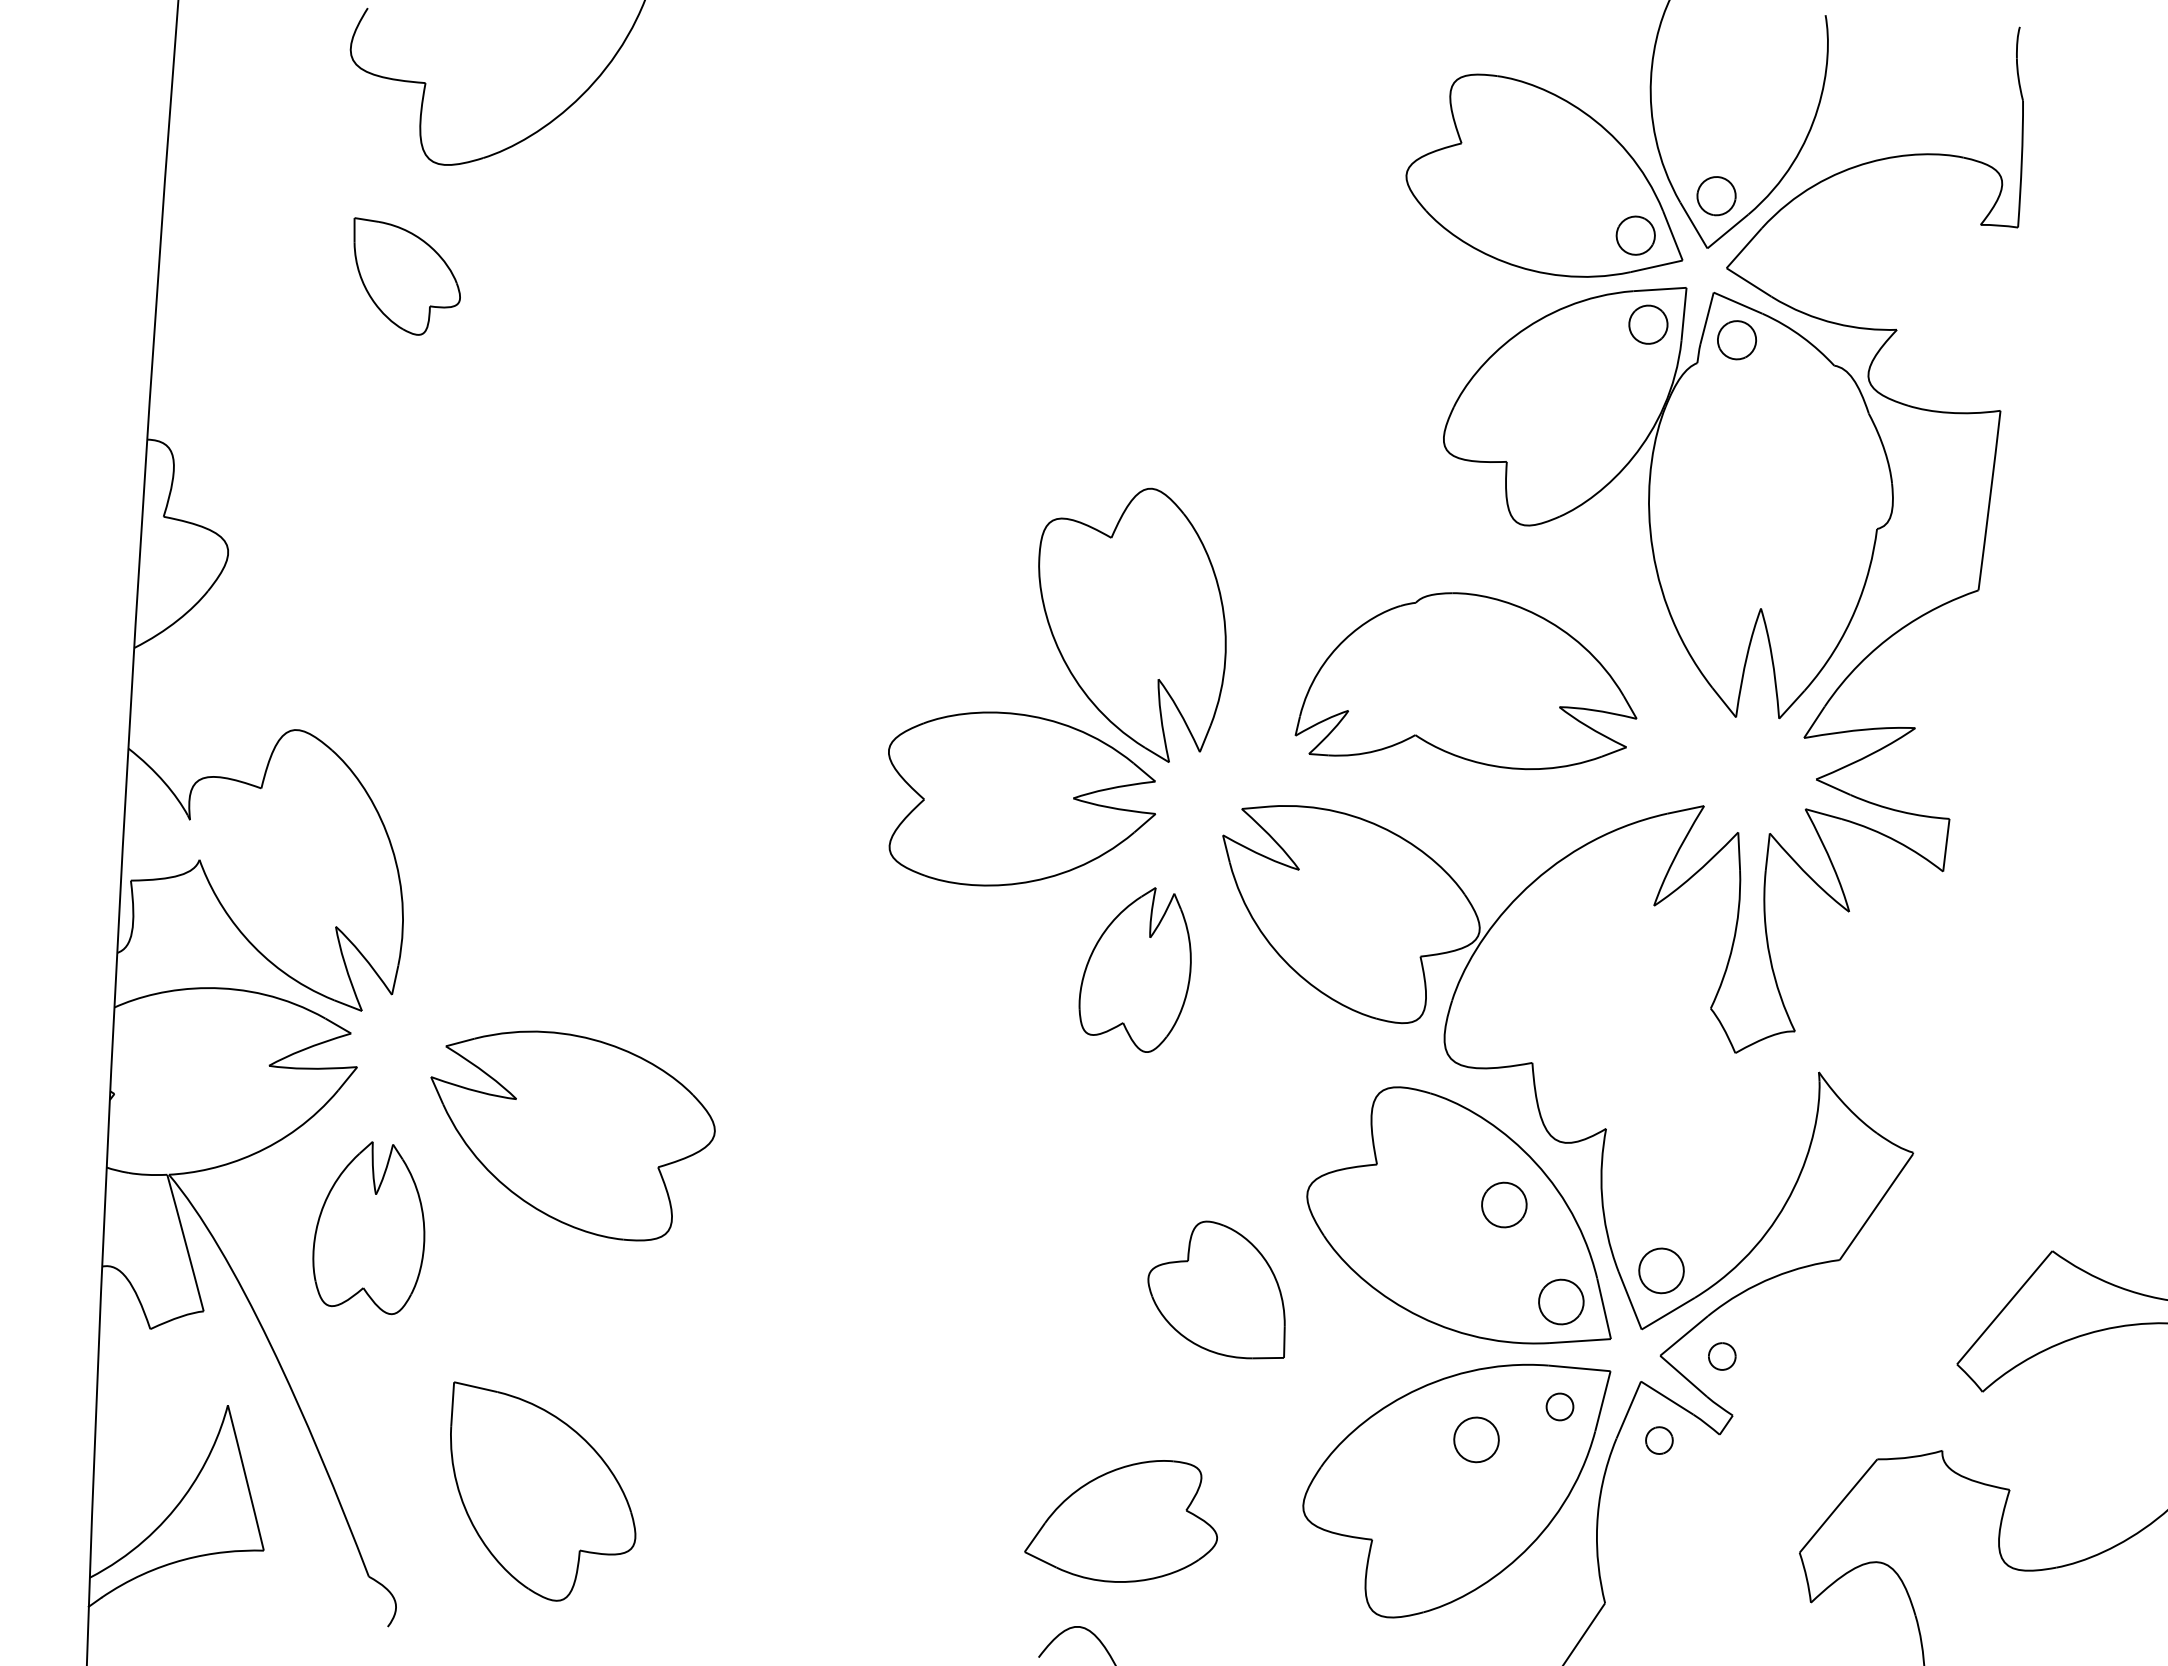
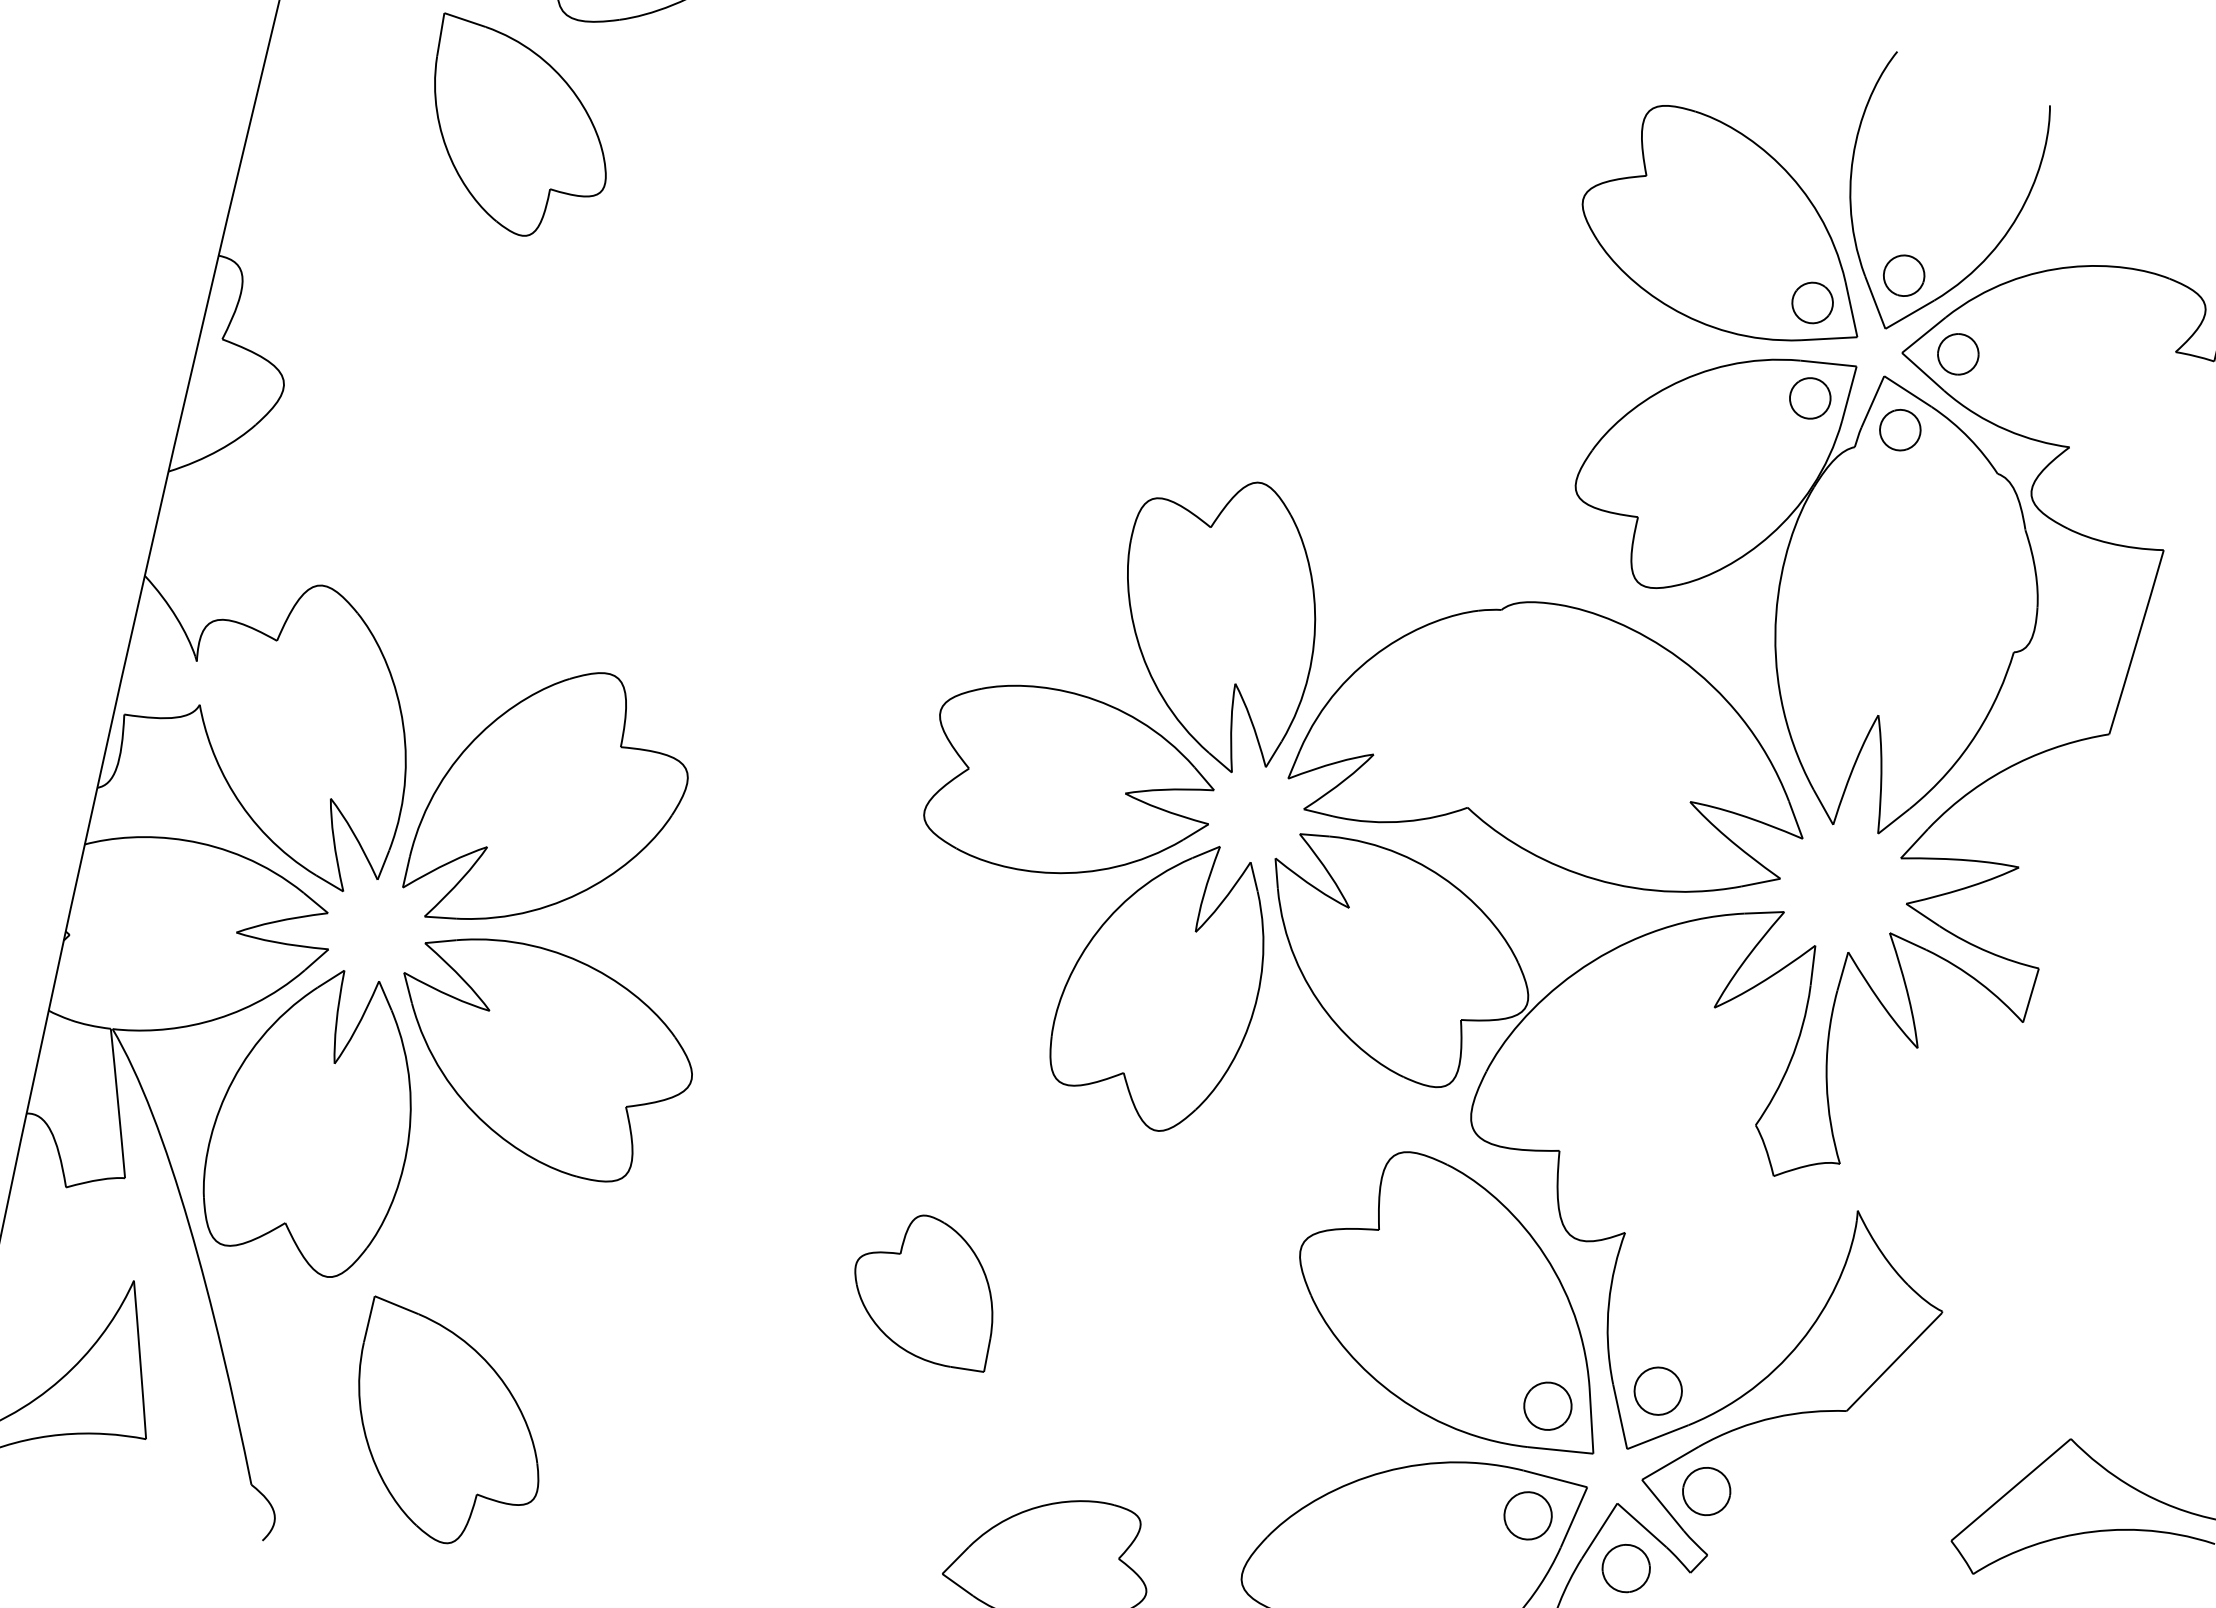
part: (1779, 260) -> (1958, 354), added
part: (407, 276) -> (519, 130), size x1.67
part: (1465, 680) -> (1556, 738), size x1.43
part: (540, 894) -> (550, 800), added
part: (1134, 969) -> (1159, 983), size x1.67
part: (1504, 1204) -> (1505, 1294), removed
part: (368, 1227) -> (312, 1119), size x1.67
part: (1216, 1289) -> (925, 1288), moved
part: (1722, 1356) -> (1707, 1491), size x1.67
part: (1559, 1406) -> (1527, 1515), size x1.67
part: (1476, 1439) -> (1435, 1535), removed
part: (1659, 1440) -> (1626, 1568), size x1.67

